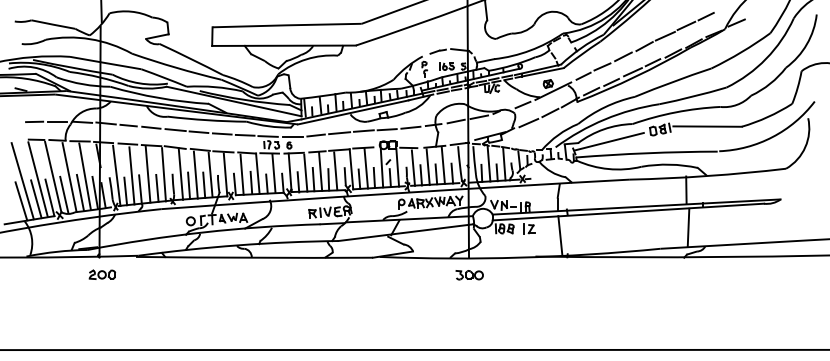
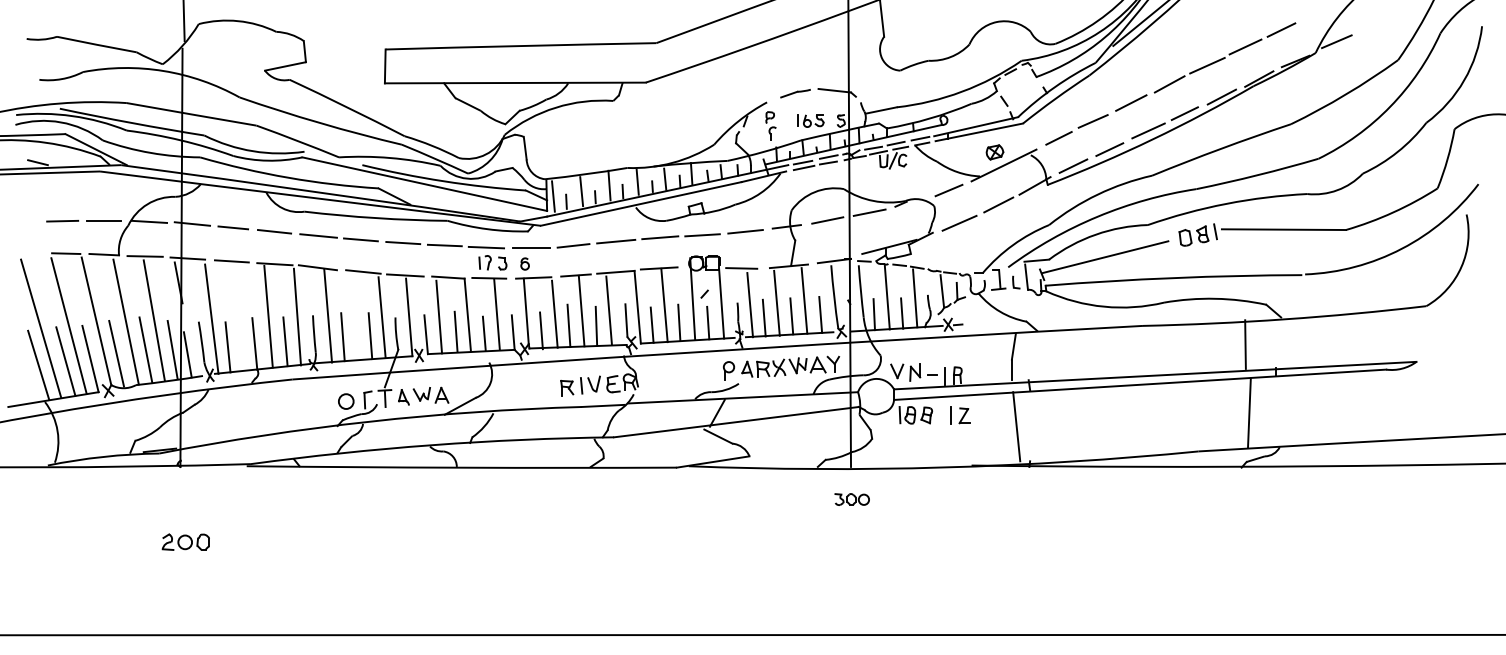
line: (195, 174) -> (354, 316), removed
line: (131, 175) -> (238, 318), removed
part: (101, 274) -> (184, 541), moved
part: (469, 275) -> (851, 499), size x0.7

